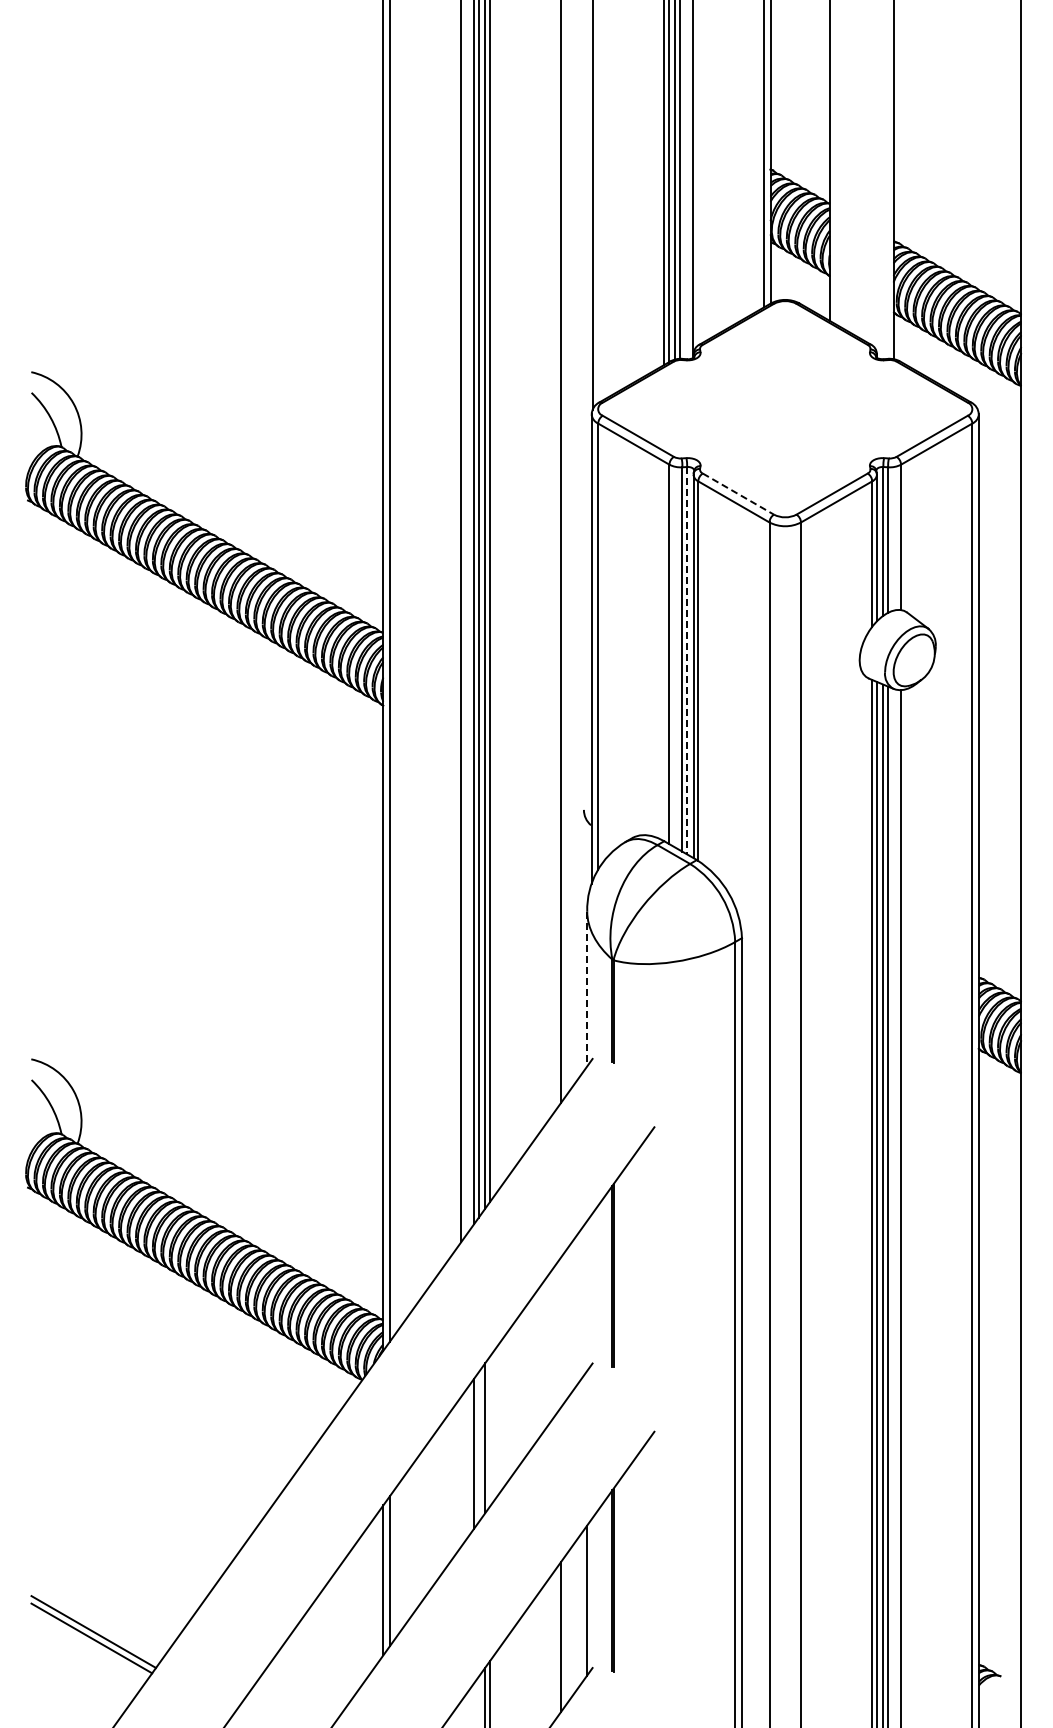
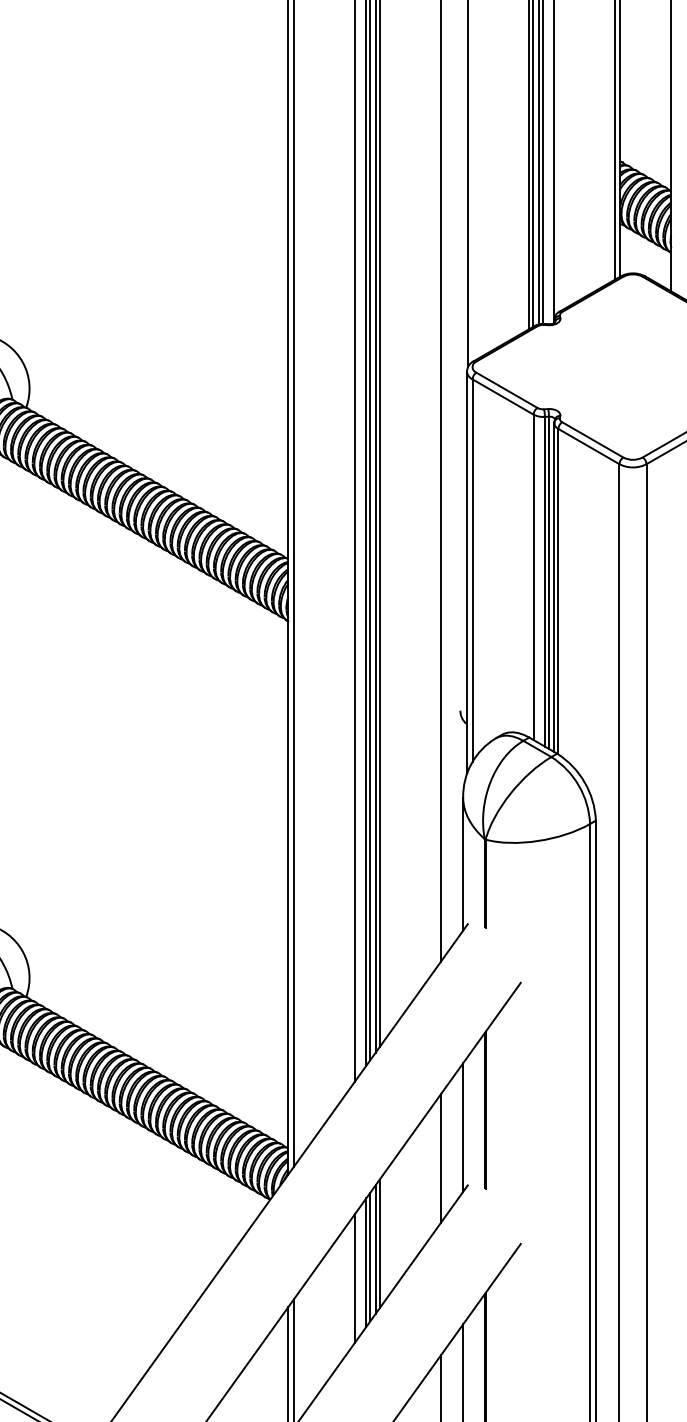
line: (738, 494) -> (592, 440), dashed -> solid
line: (687, 660) -> (549, 582), dashed -> solid
line: (587, 989) -> (463, 864), dashed -> solid
line: (587, 1295) -> (463, 1127), added
line: (561, 1332) -> (441, 1158), added
line: (489, 1431) -> (379, 1243), added
line: (478, 1447) -> (369, 1257), added
line: (461, 1471) -> (355, 1278), added

